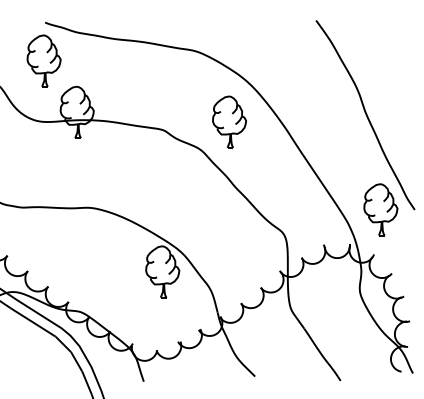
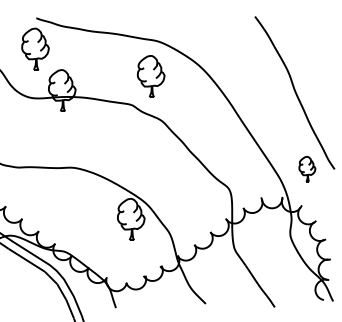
part: (229, 122) -> (151, 76), moved
part: (381, 208) -> (307, 168), size x0.6

